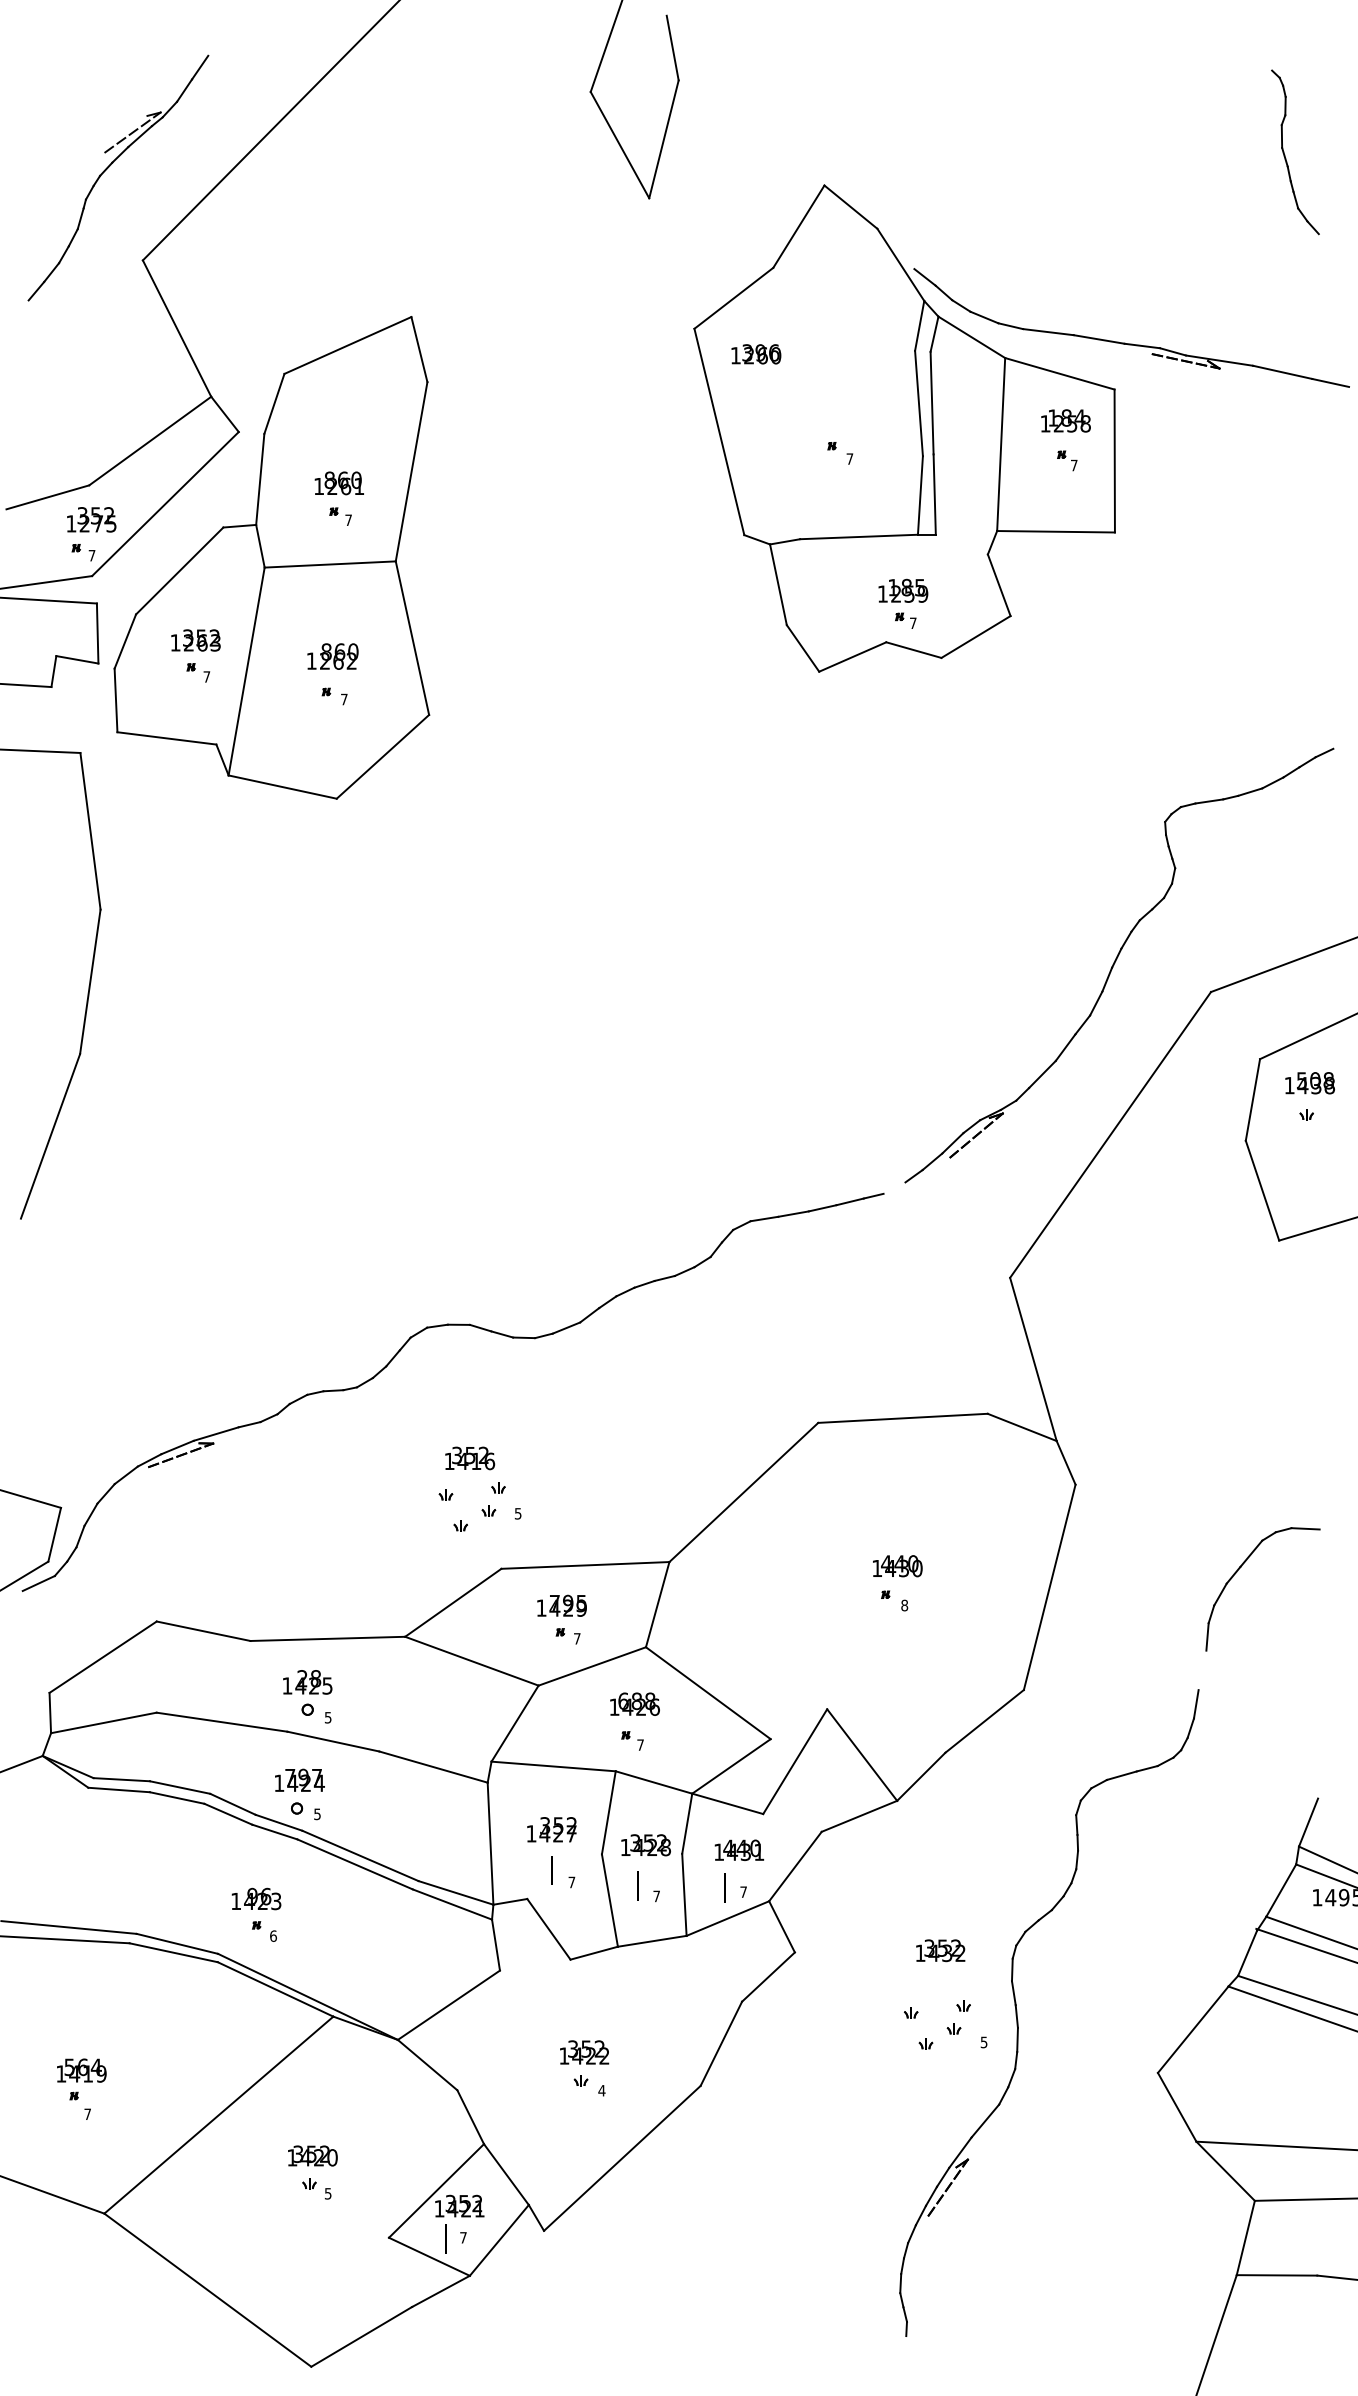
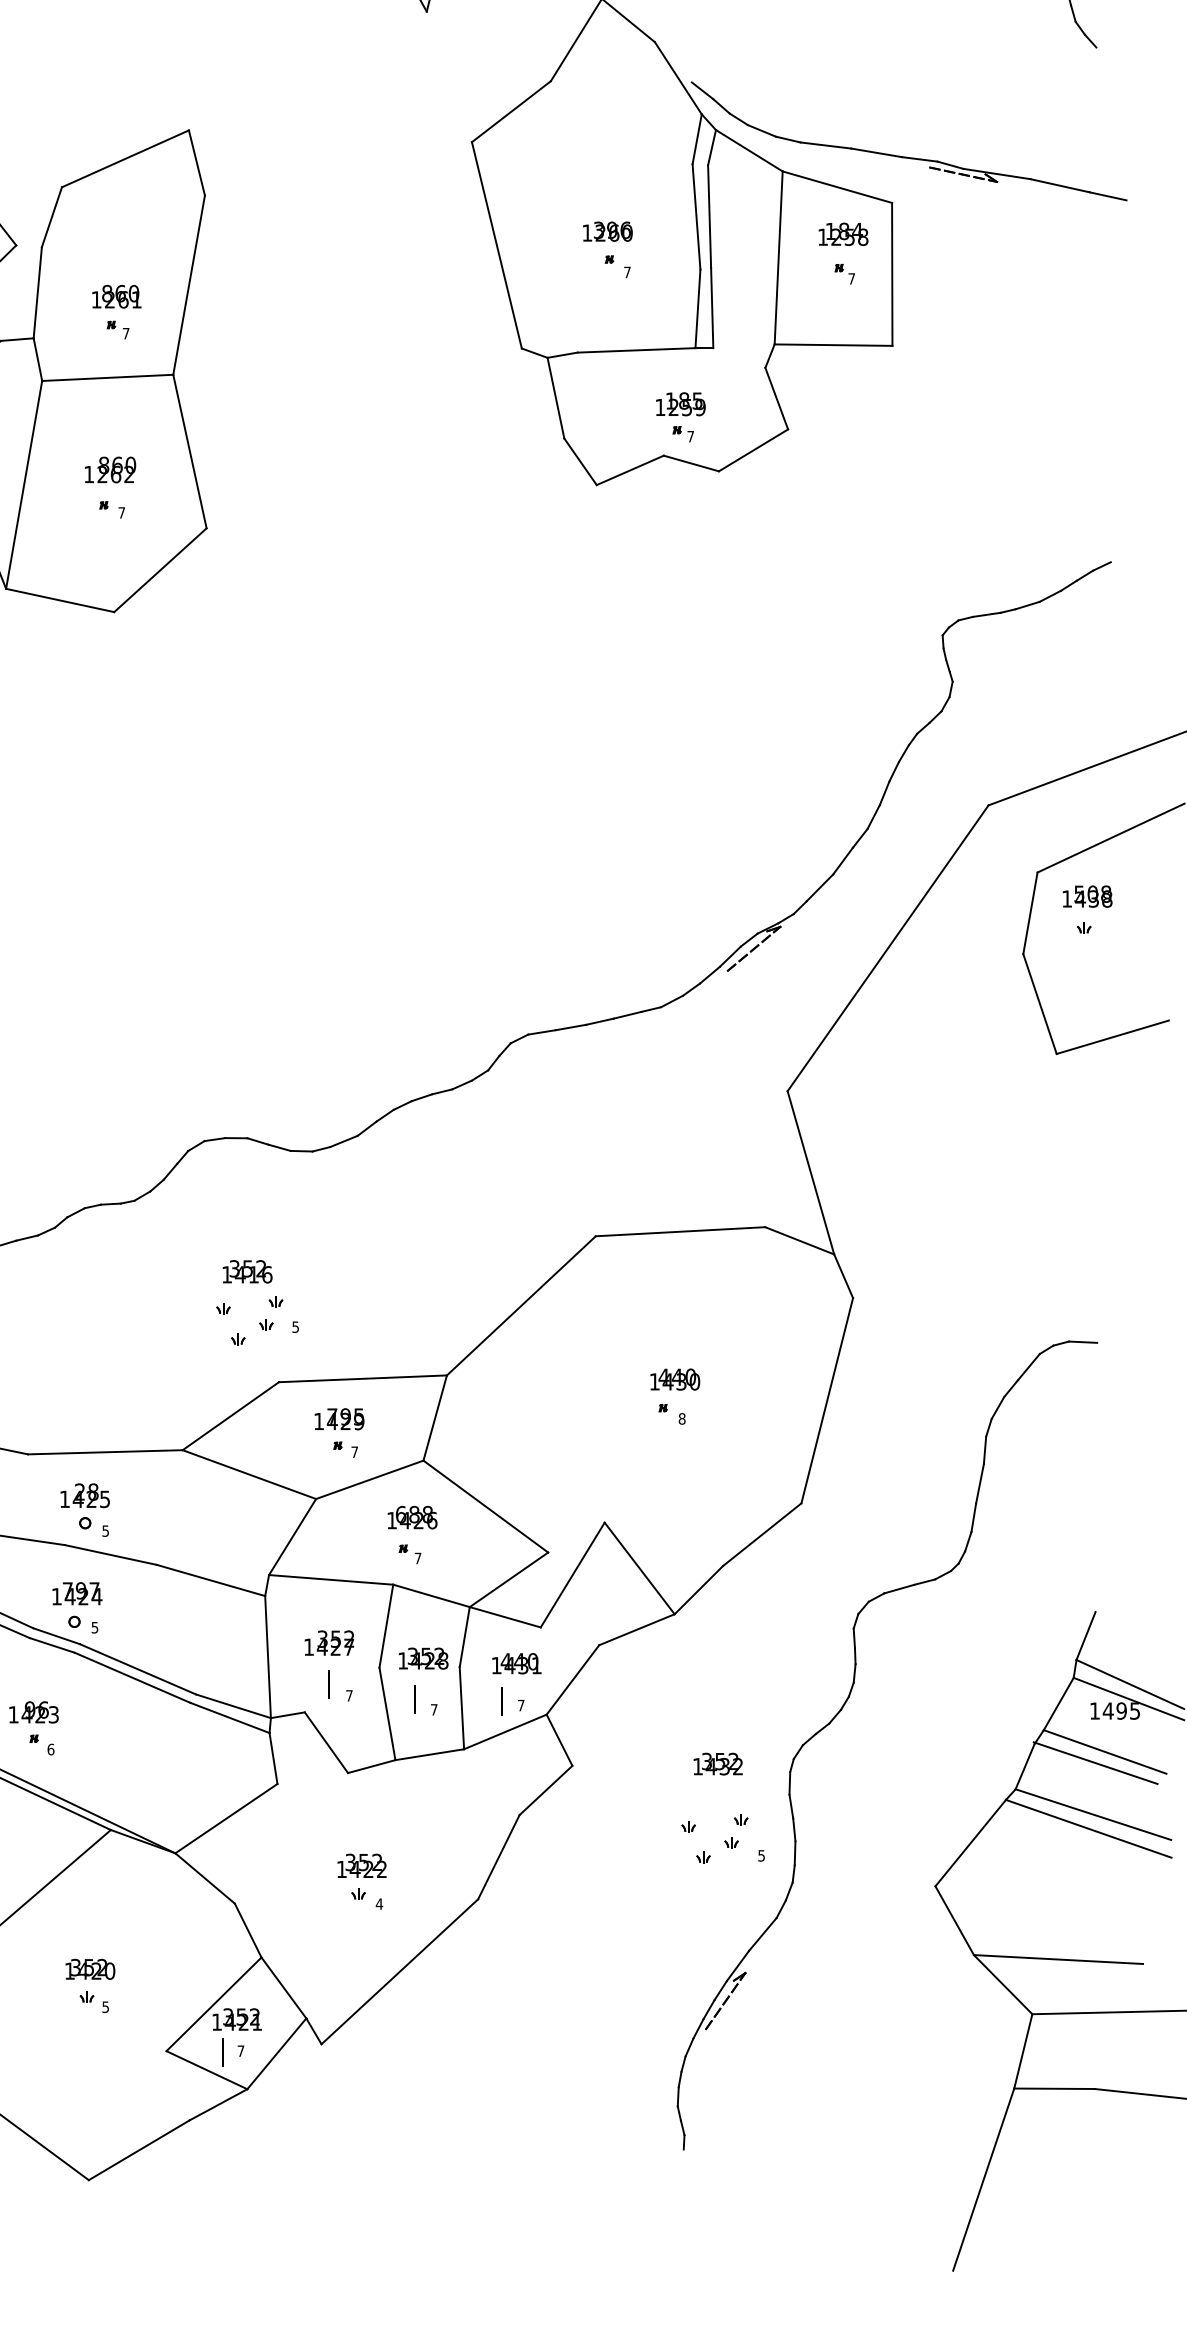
text: (756, 354) -> (608, 231), moved
line: (894, 1187) -> (672, 1000), added
line: (1202, 1670) -> (980, 1483), added

